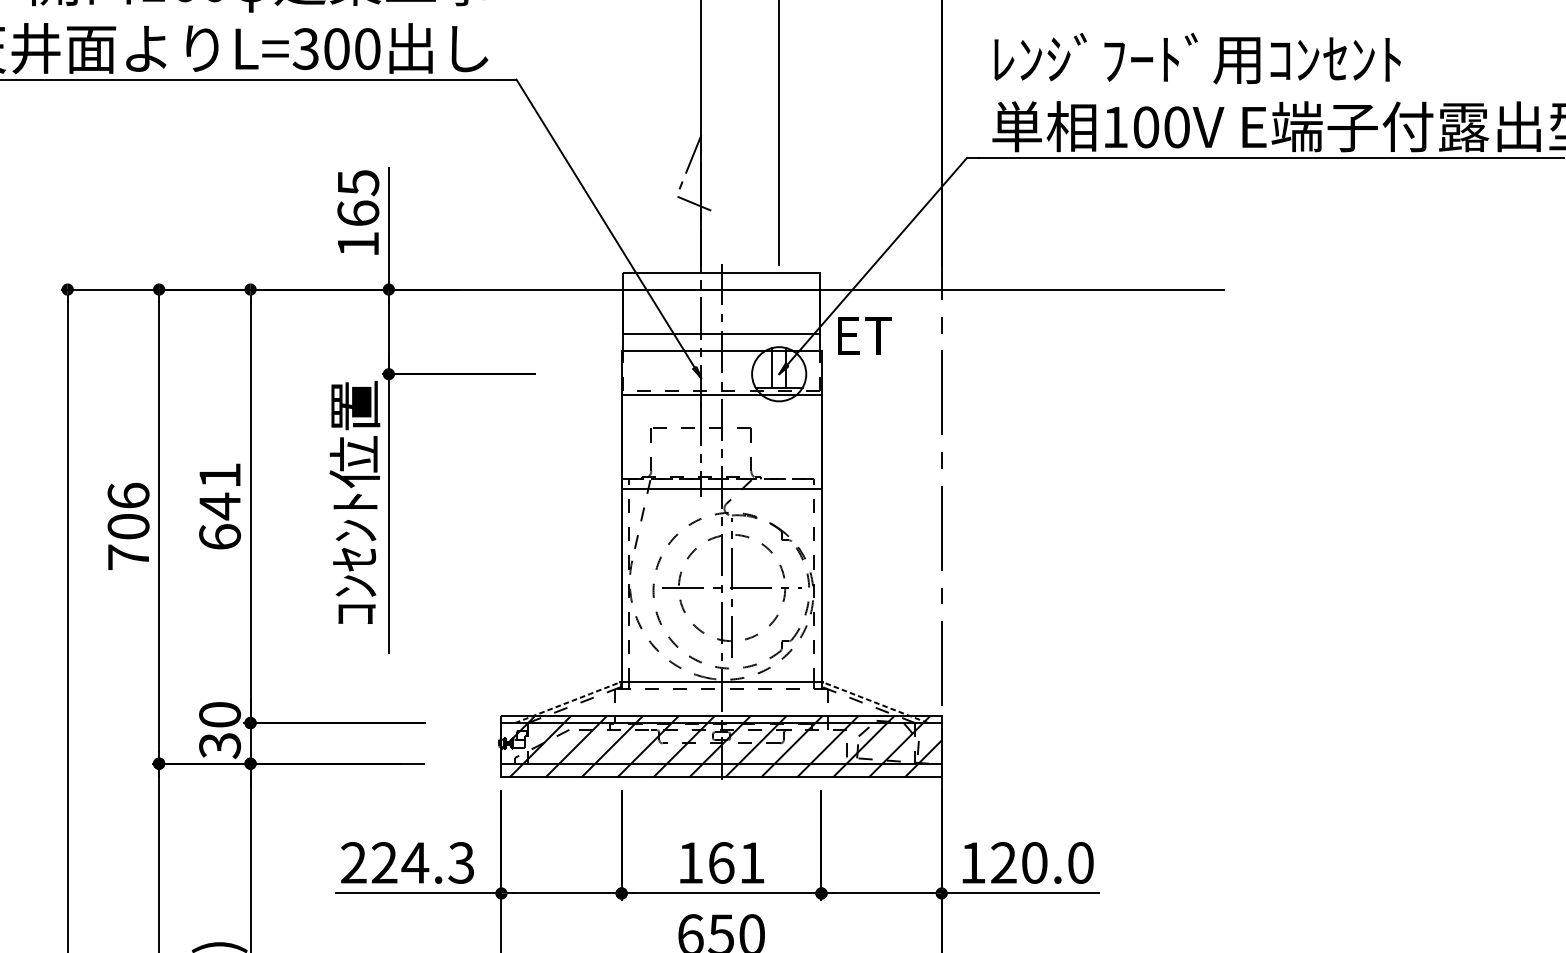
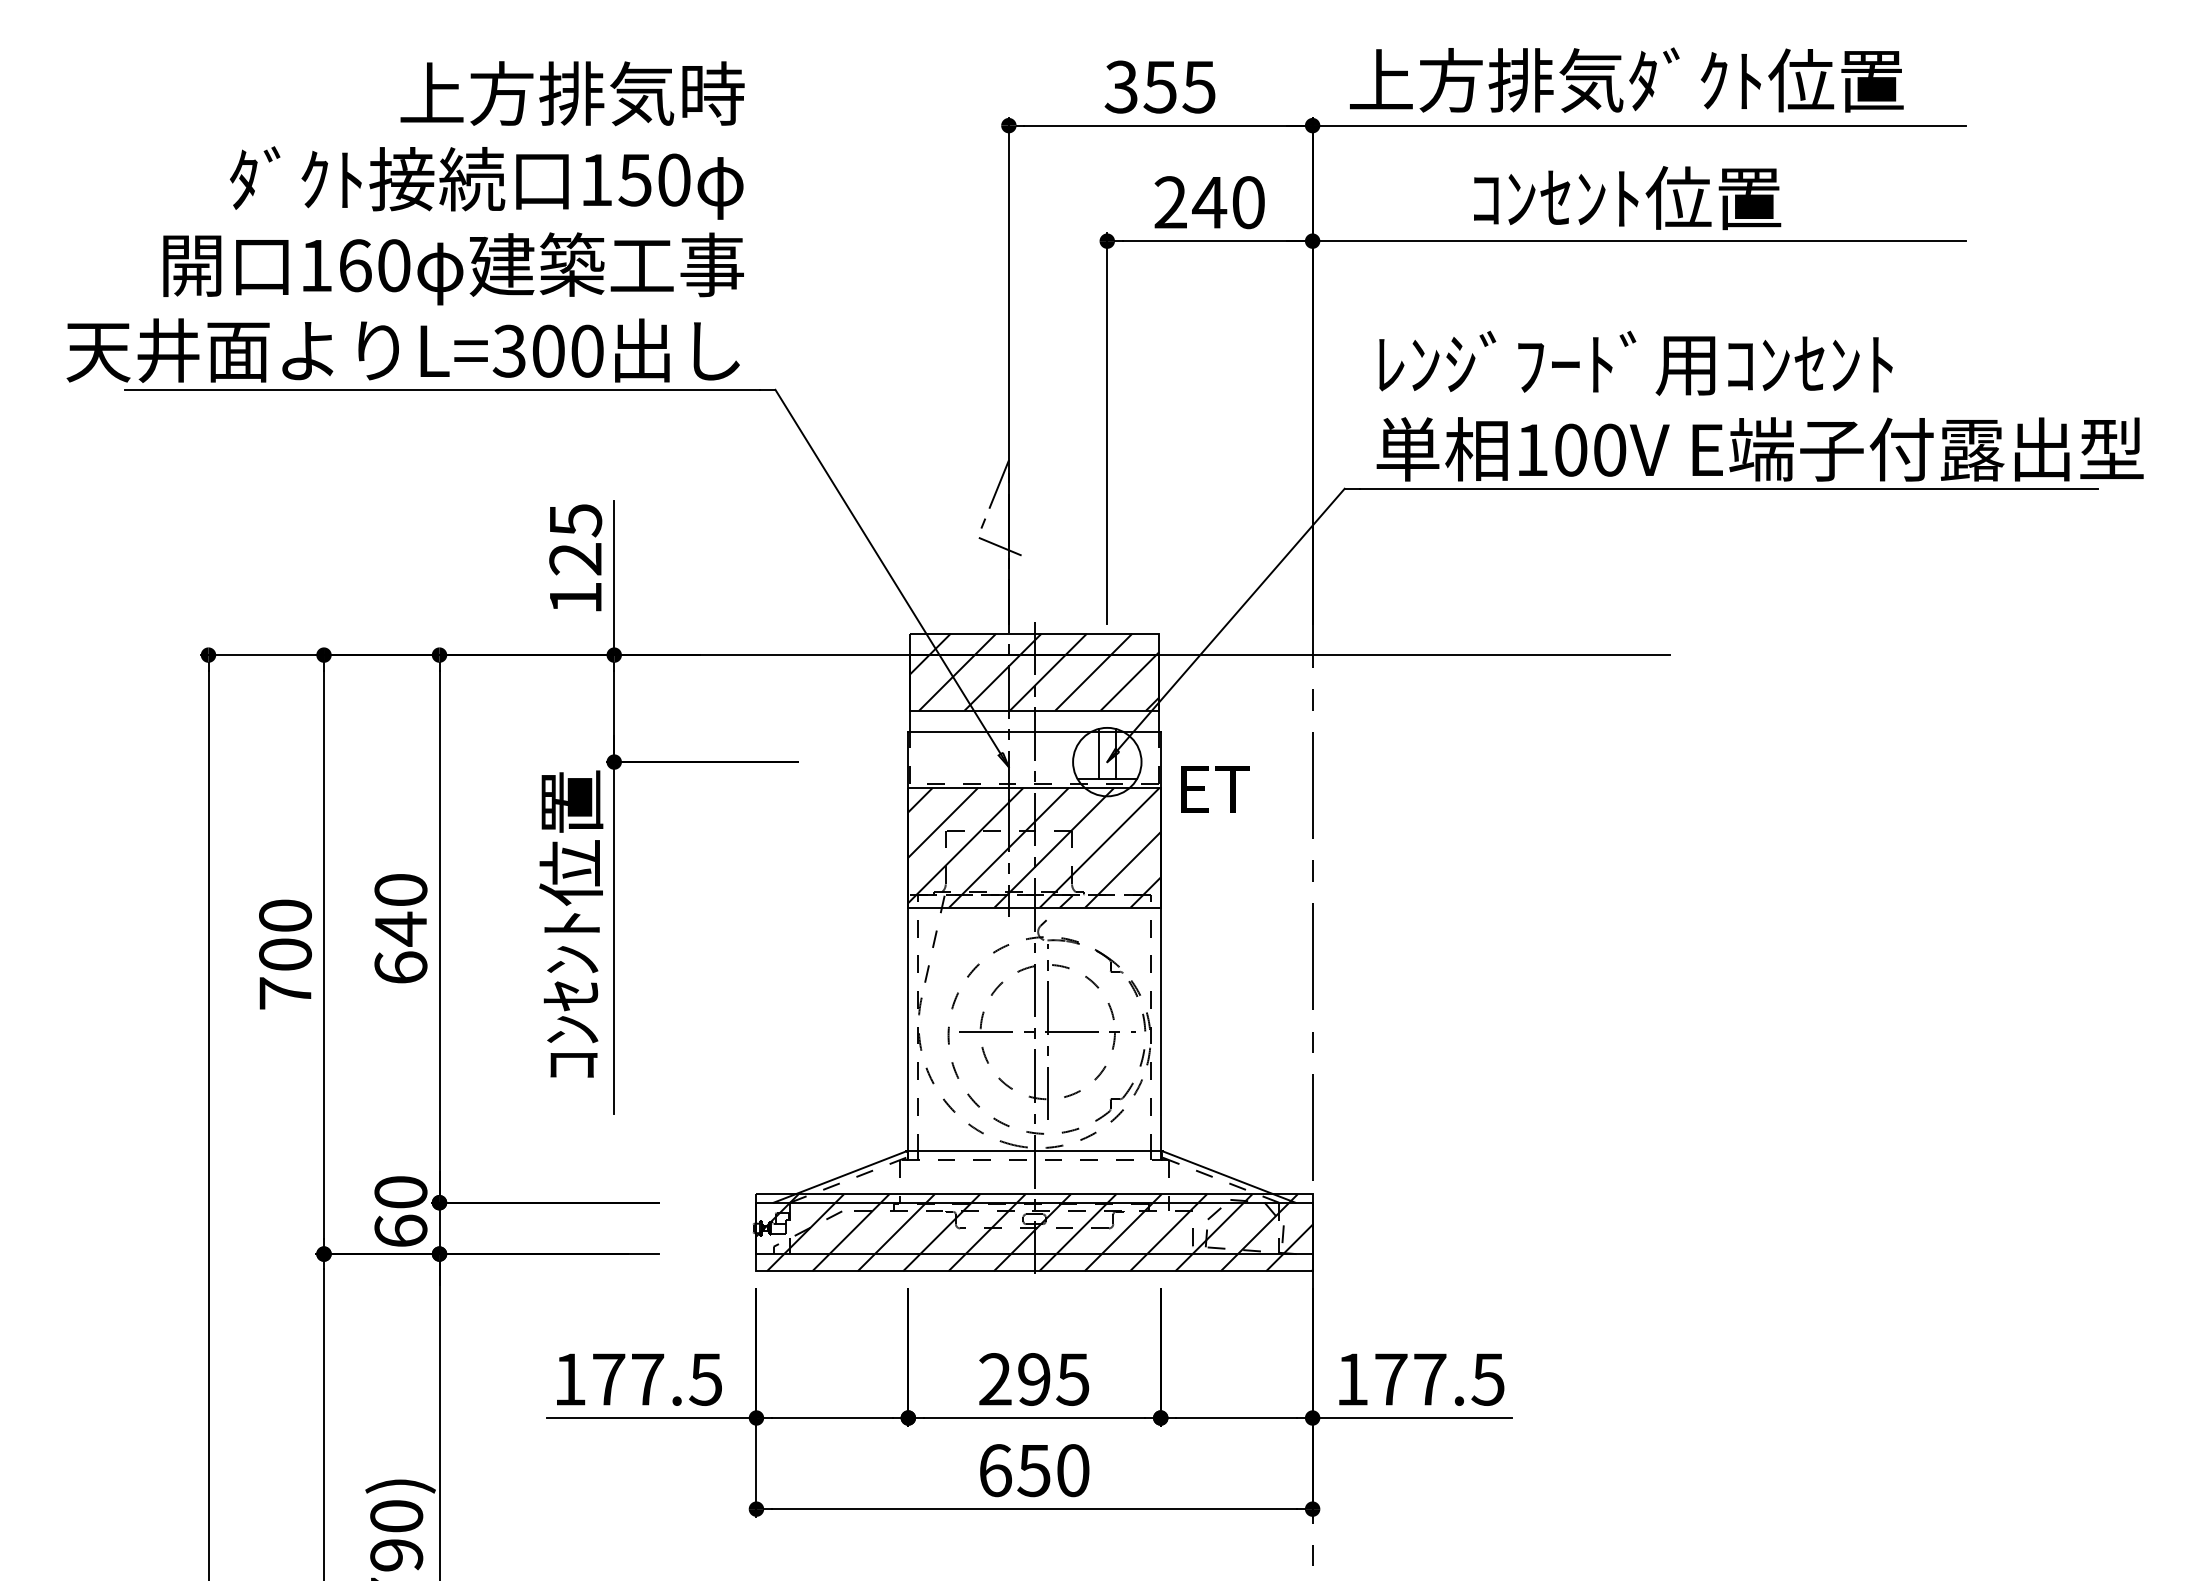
text: (358, 213) -> (575, 558), 165 -> 125
hatch: (721, 302) -> (1034, 671), added
text: (864, 335) -> (1215, 789), moved
hatch: (721, 441) -> (1034, 847), added
text: (219, 475) -> (400, 889), 641 -> 640
text: (128, 495) -> (285, 915), 706 -> 700
line: (567, 702) -> (840, 1176), dashed -> solid
line: (875, 702) -> (1228, 1176), dashed -> solid
text: (219, 745) -> (400, 1231), 30 -> 60
text: (407, 862) -> (637, 1379), 224.3 -> 177.5
text: (721, 862) -> (1034, 1379), 161 -> 295
text: (1042, 862) -> (1439, 1379), 120.0 -> 177.5

